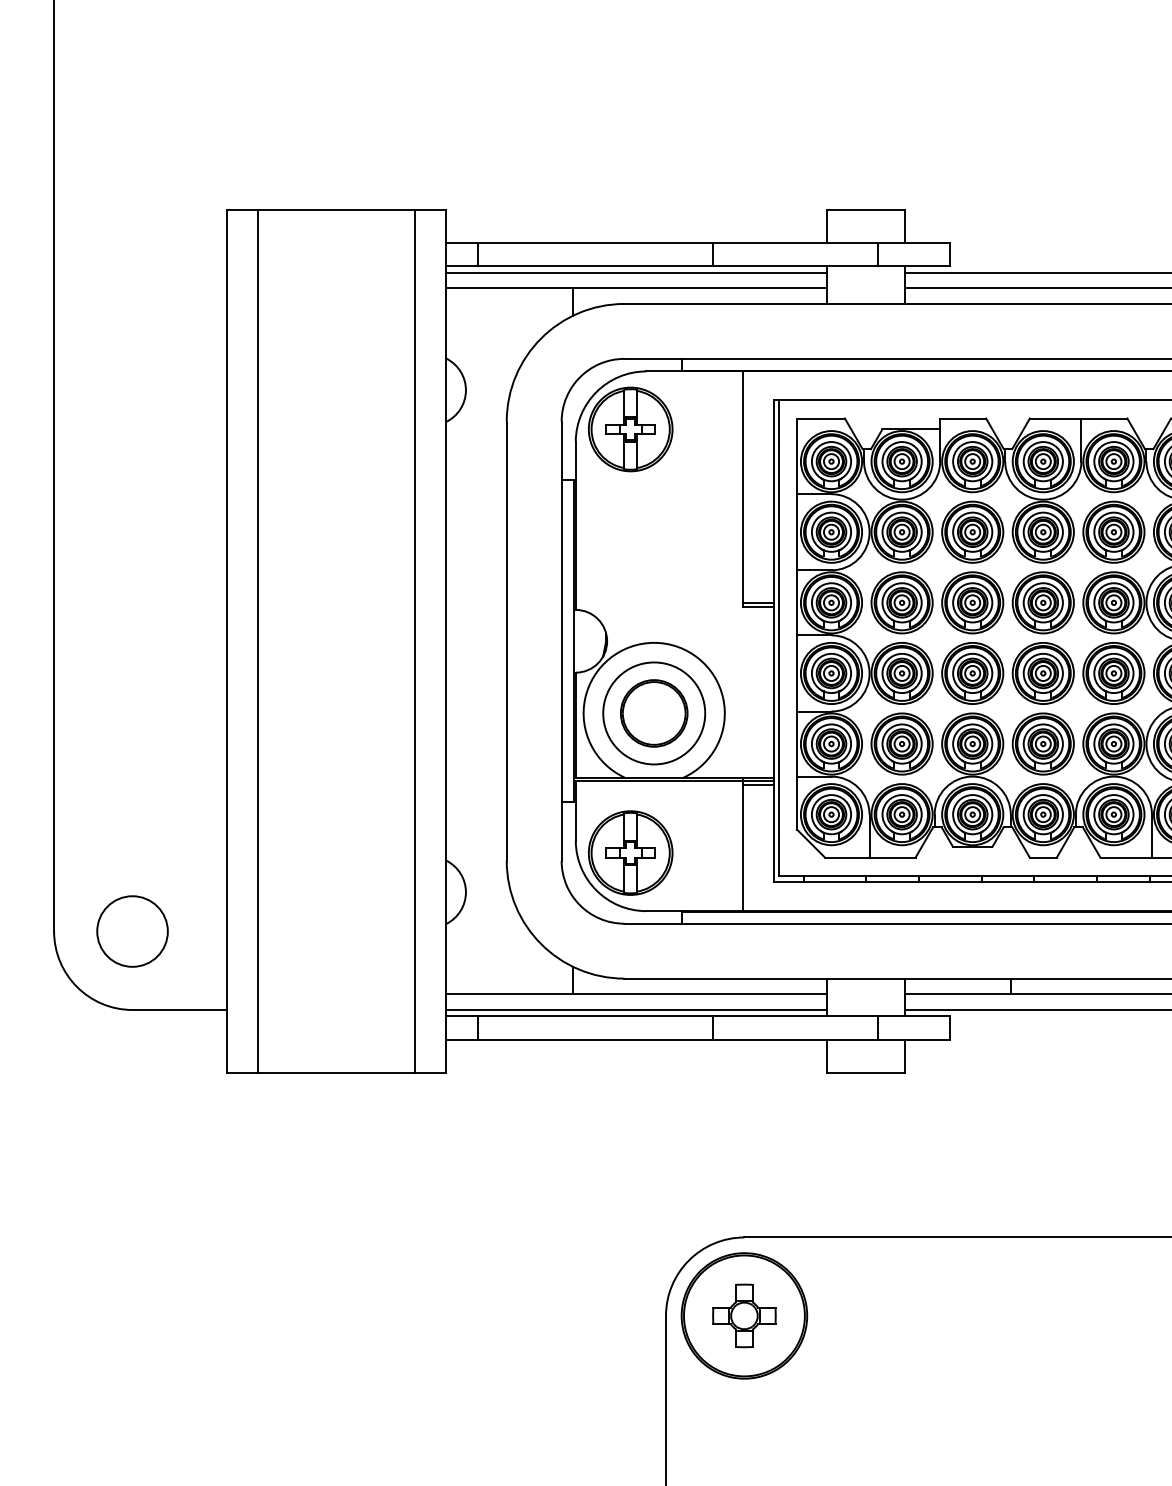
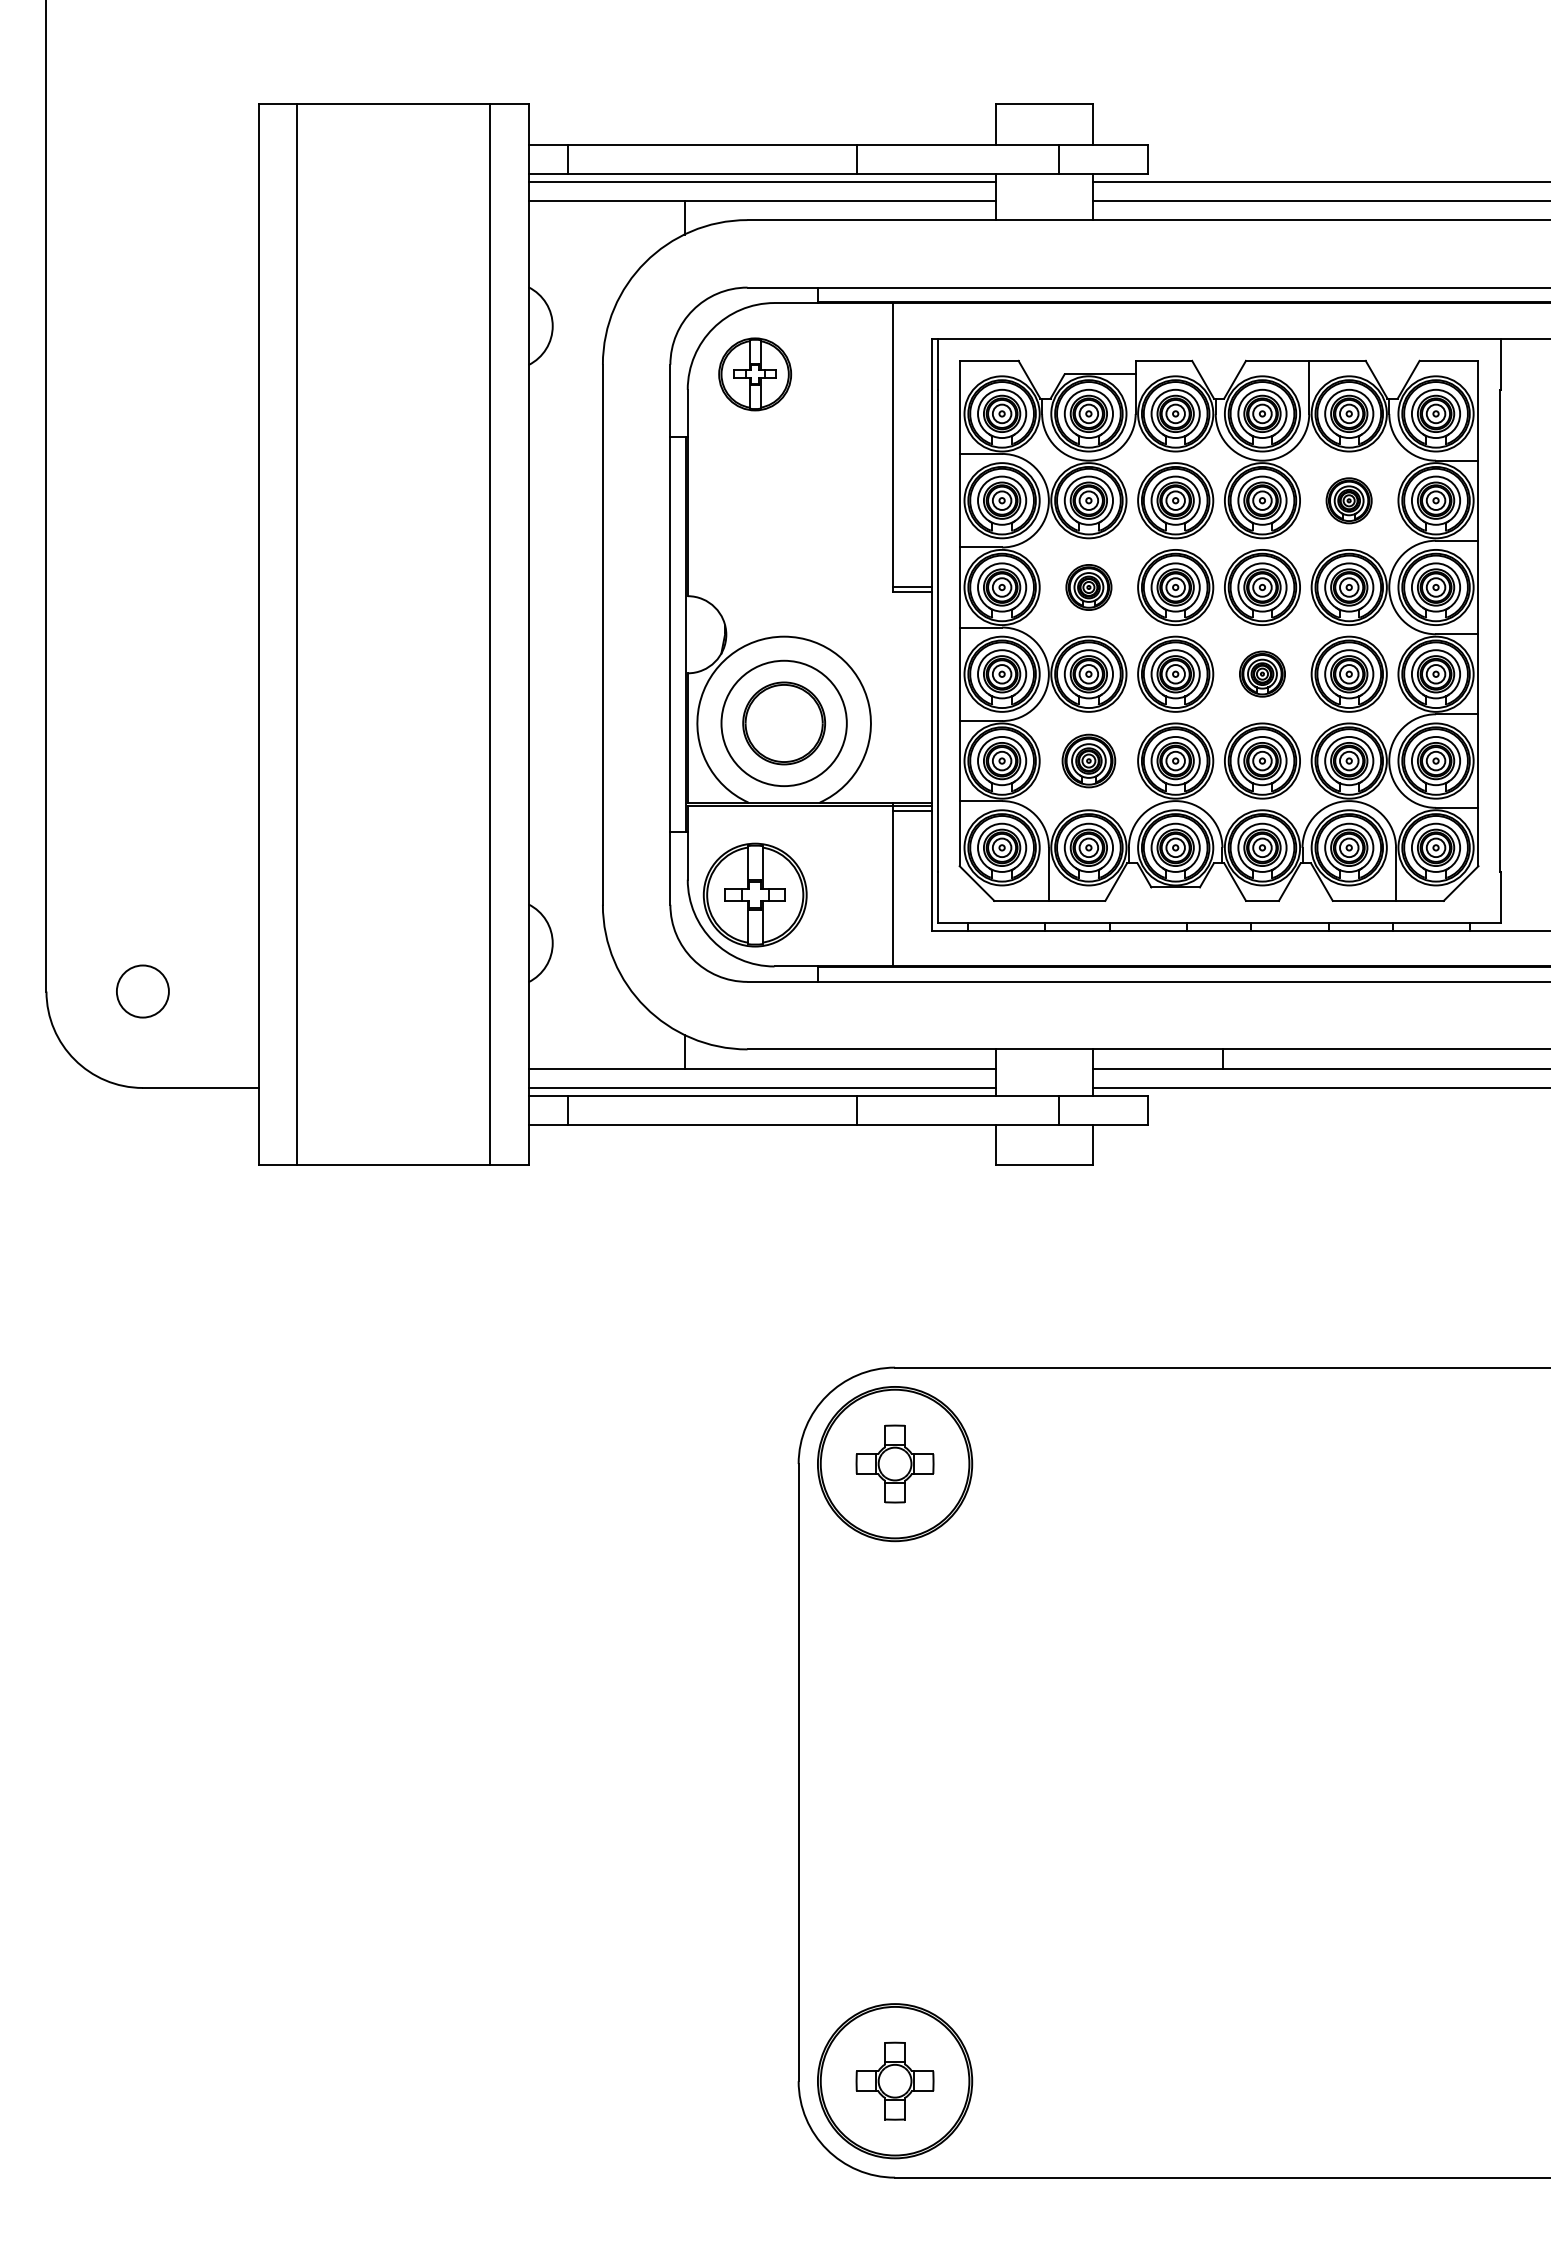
part: (630, 429) -> (754, 374), size x0.7
part: (1113, 532) -> (1348, 500), size x0.6
part: (901, 602) -> (1088, 587), size x0.6
part: (1043, 672) -> (1262, 673), size x0.6
part: (901, 743) -> (1088, 760), size x0.7
circle: (132, 931) -> (142, 991), size x0.6

